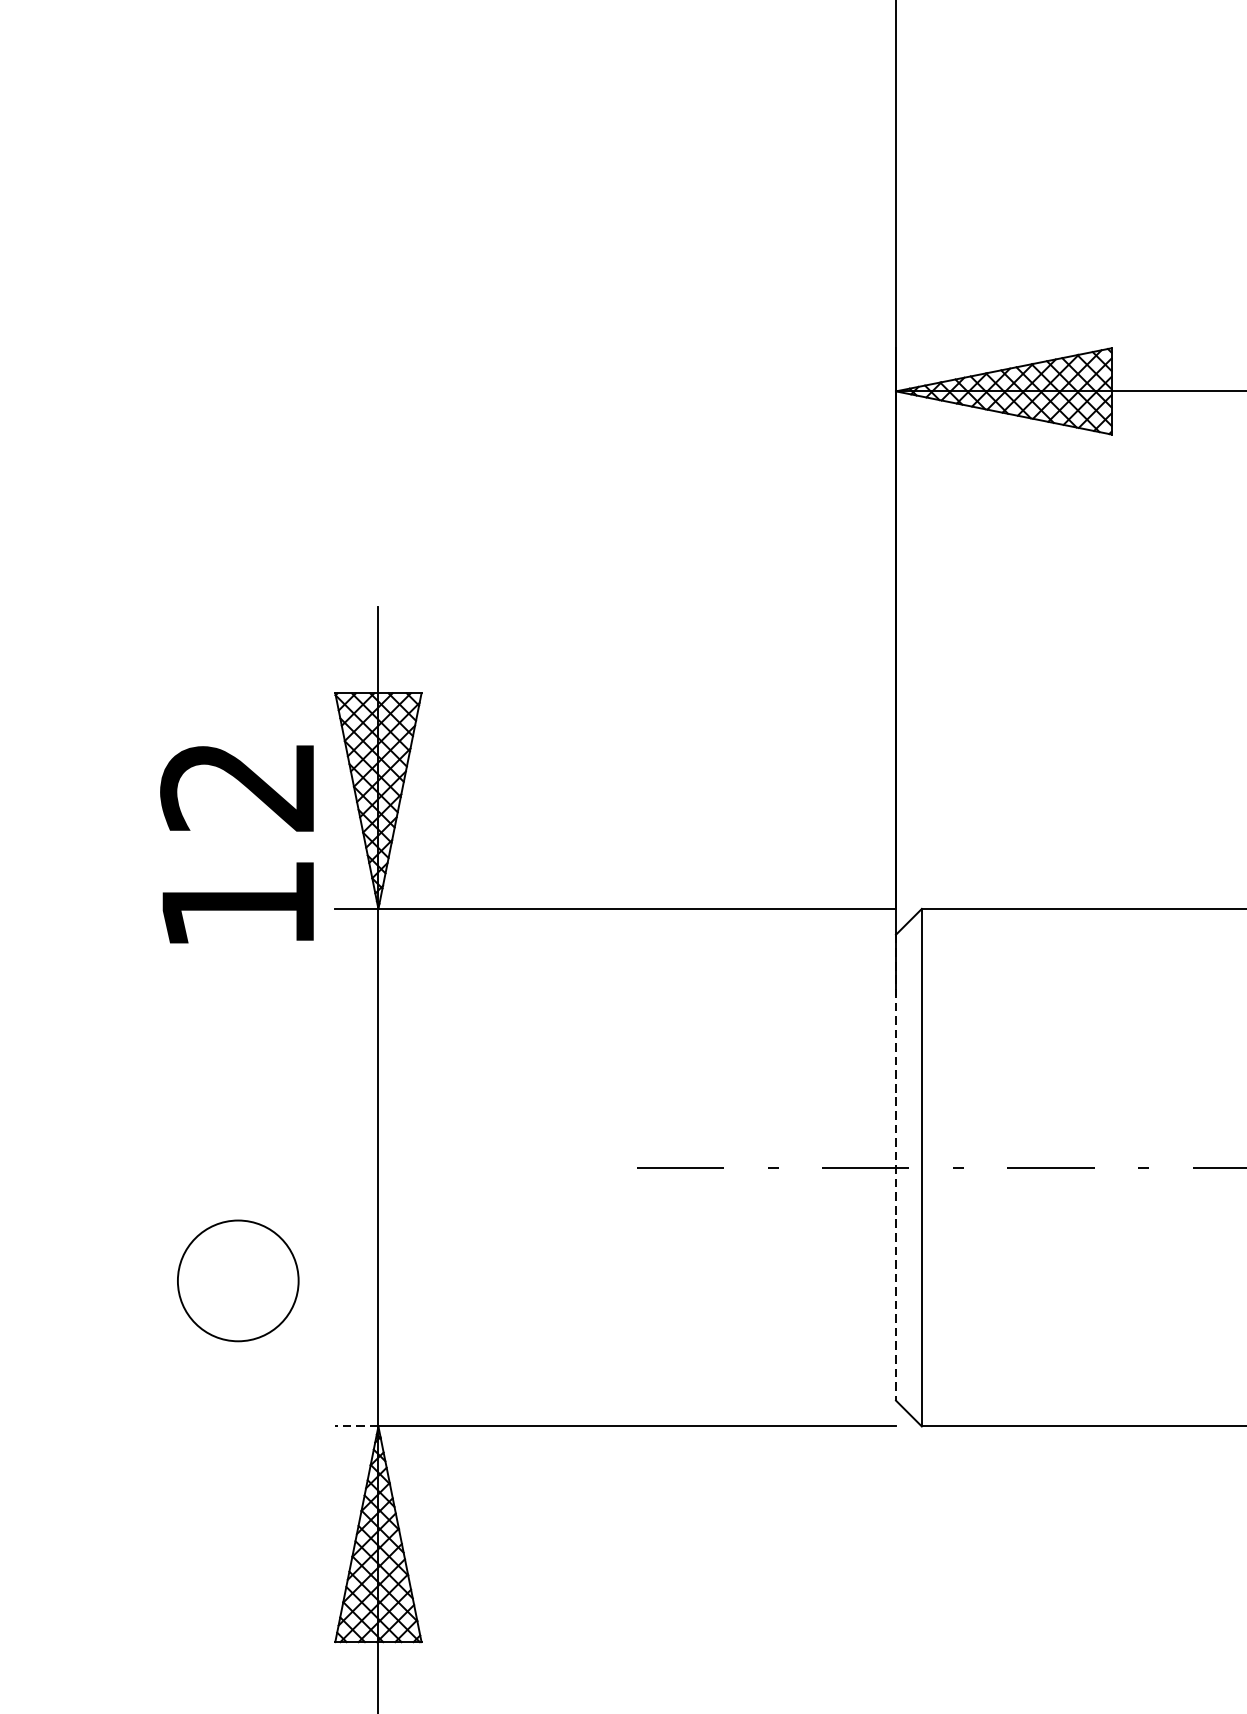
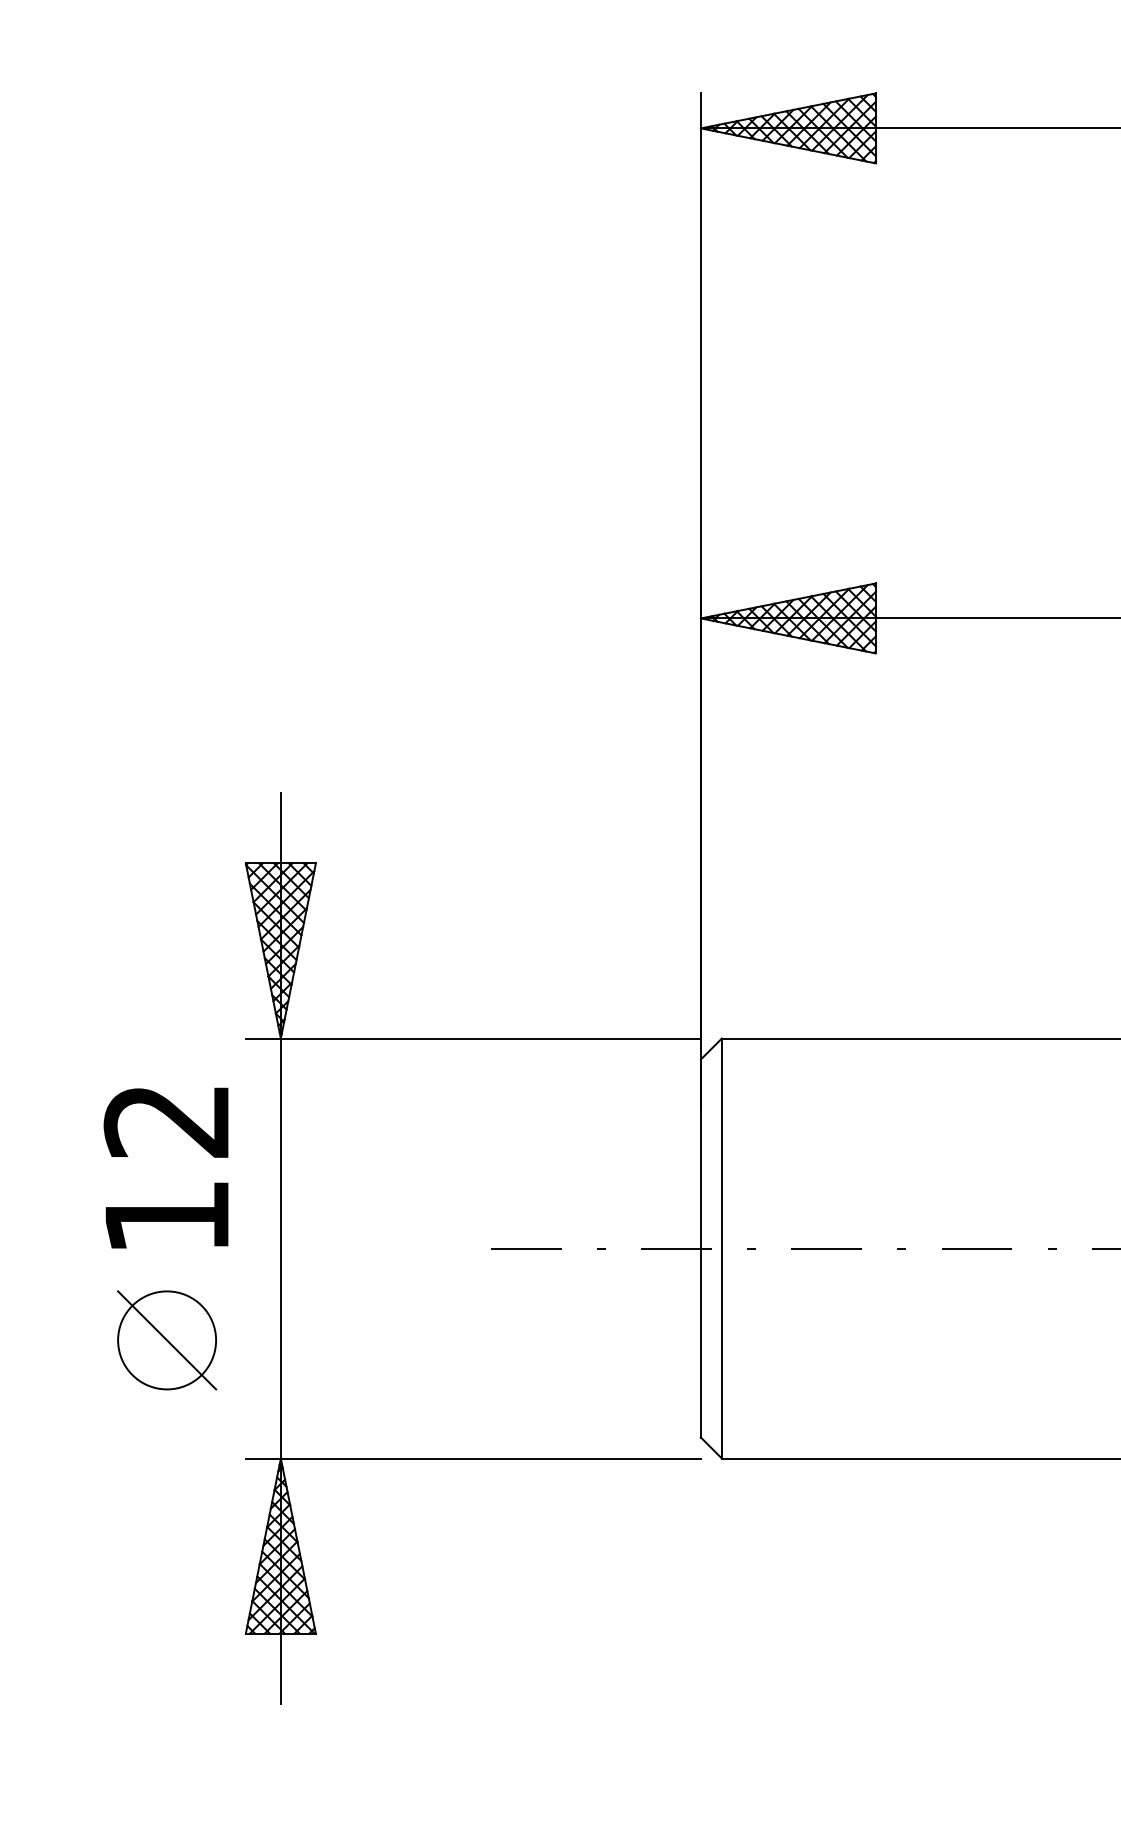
text: (236, 843) -> (165, 1167), moved
line: (895, 1168) -> (700, 1249), dashed -> solid
line: (238, 1281) -> (167, 1340), added
line: (357, 1426) -> (263, 1458), dashed -> solid

